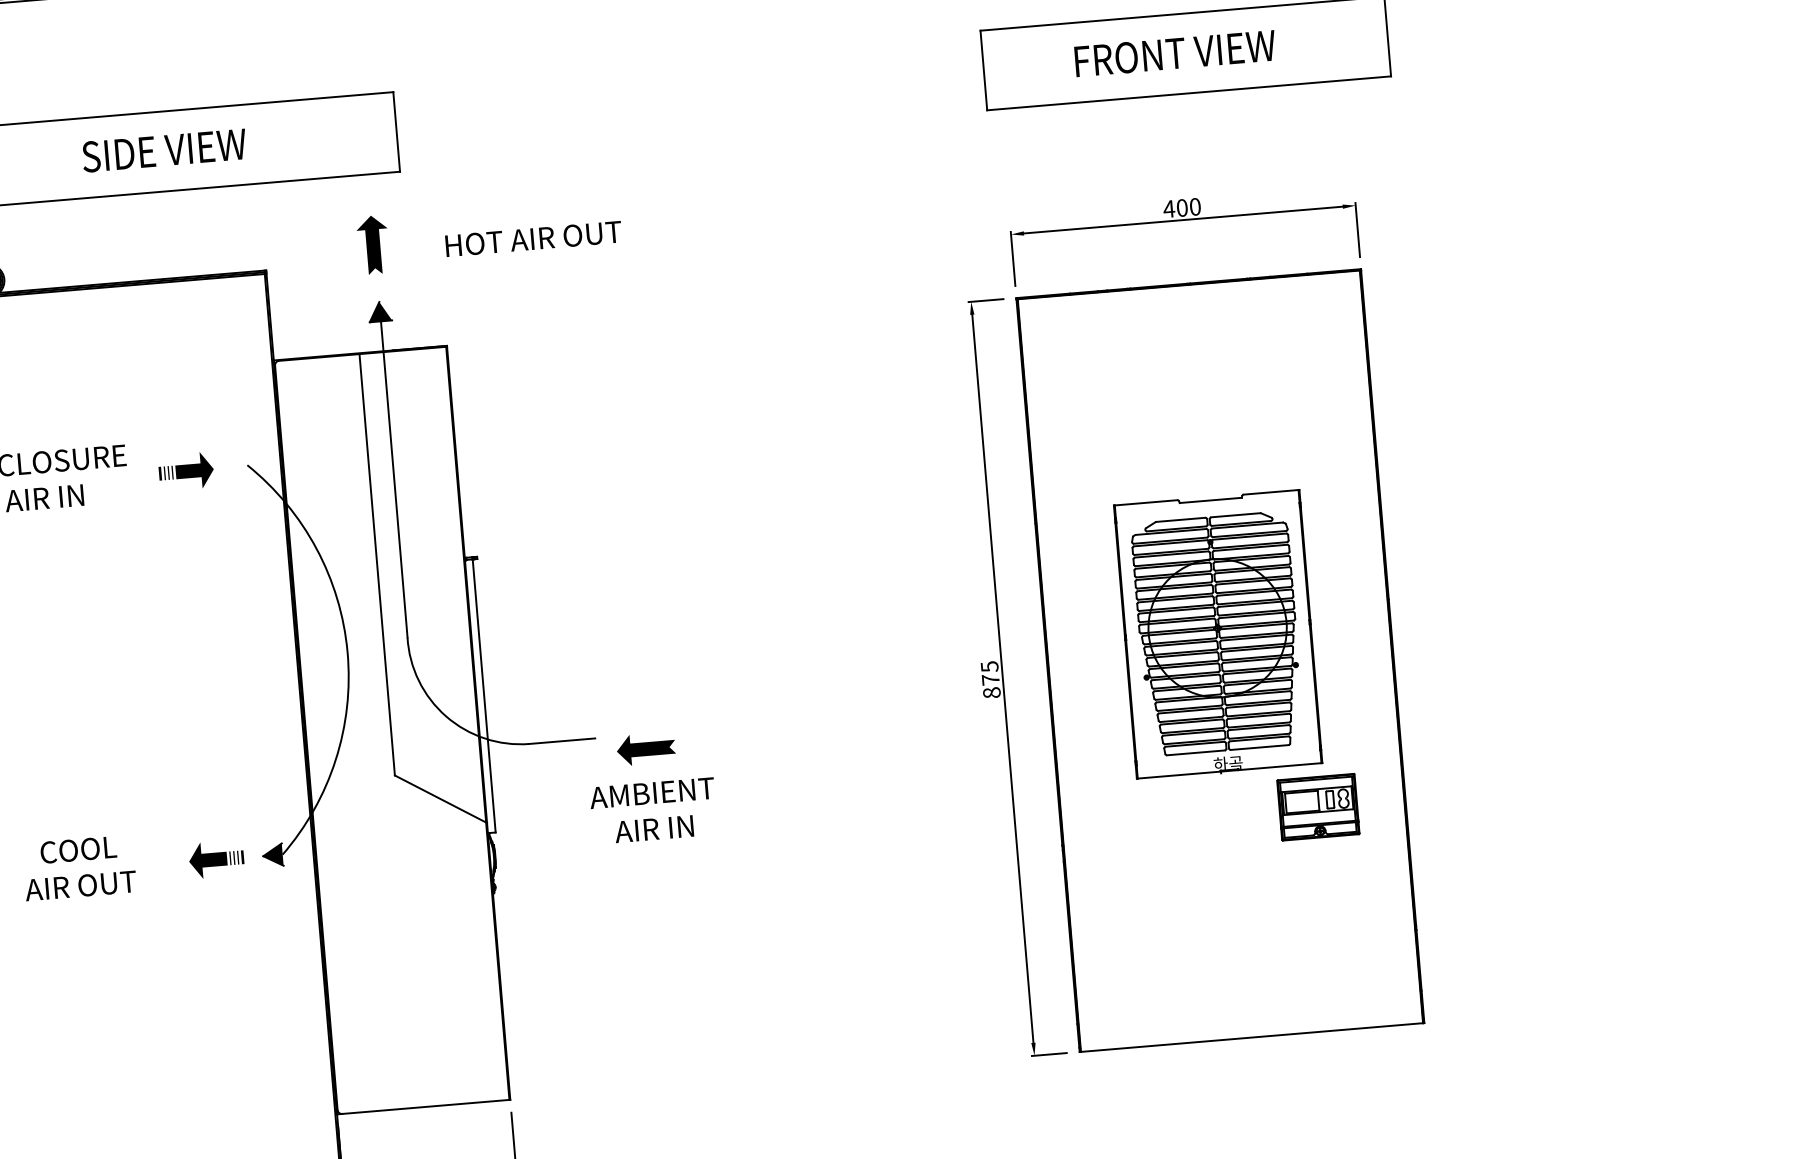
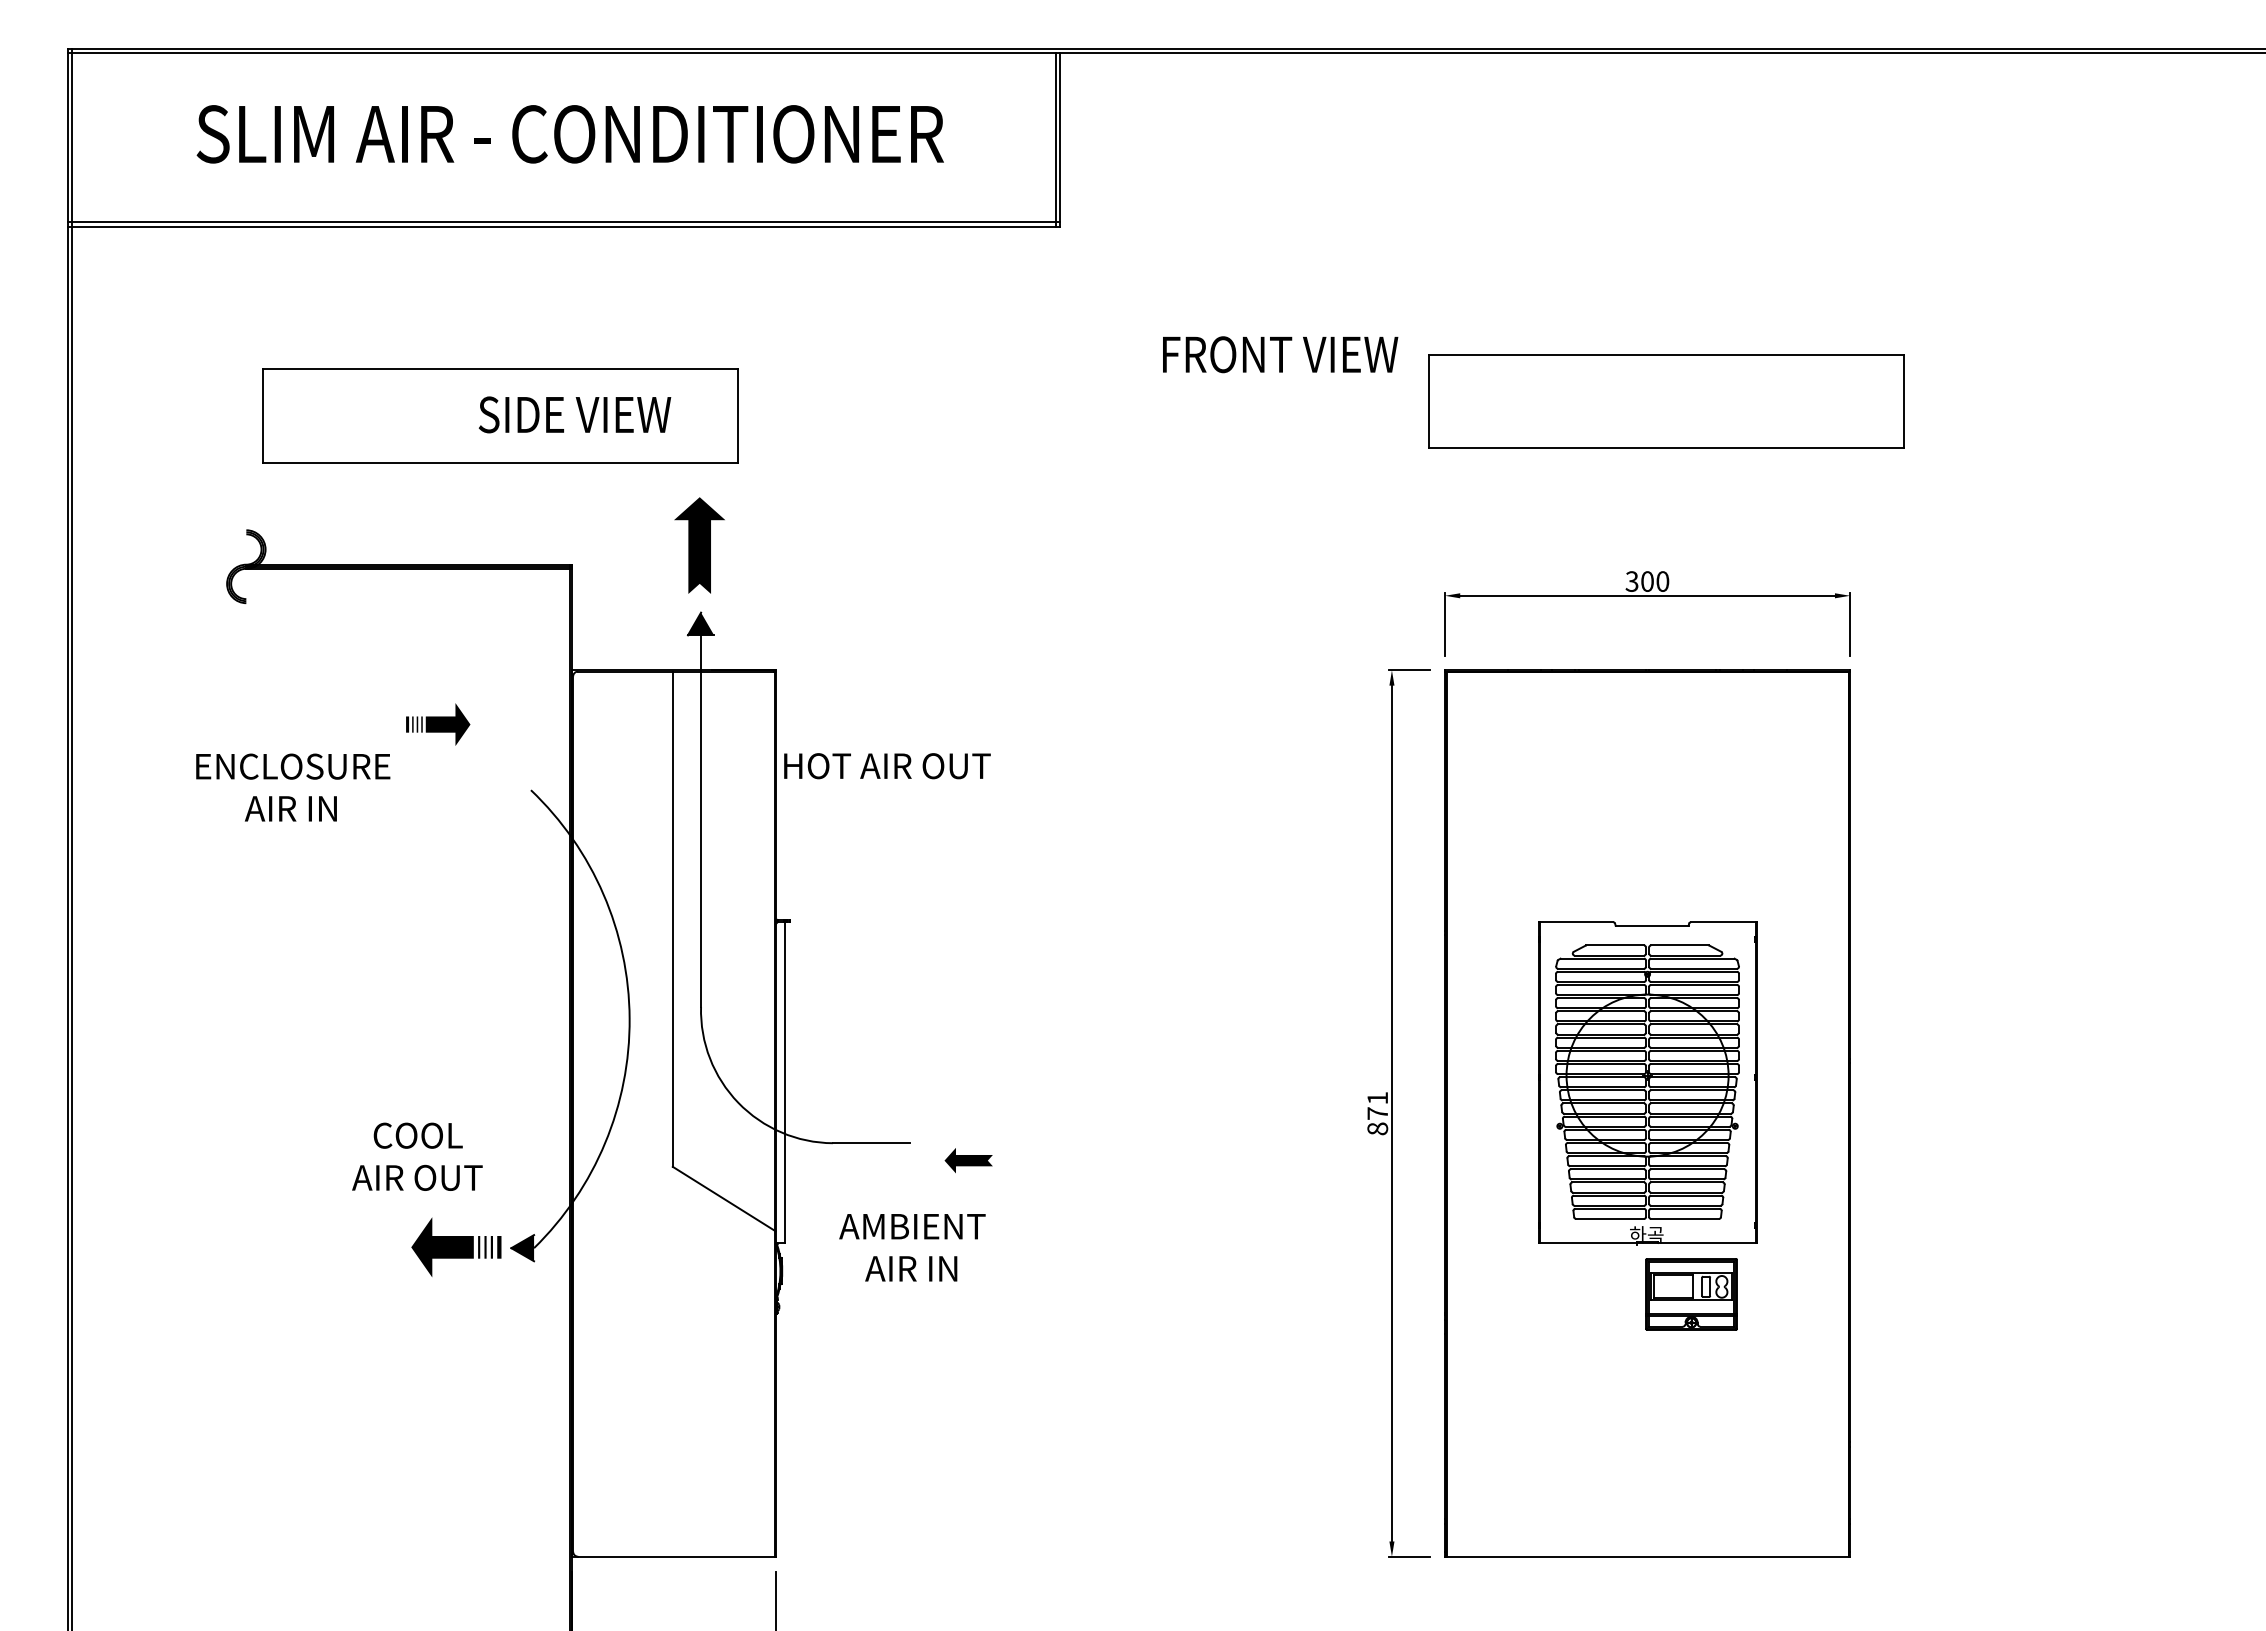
text: (1175, 53) -> (1280, 354), moved
text: (163, 150) -> (574, 414), moved
text: (1168, 209) -> (1631, 581), 400 -> 300
text: (533, 239) -> (887, 766), moved
part: (373, 245) -> (699, 545), size x1.4
part: (186, 471) -> (438, 724), moved
text: (989, 667) -> (1377, 1098), 875 -> 871
part: (646, 748) -> (968, 1160), size x0.7
part: (1318, 807) -> (1691, 1294), moved
text: (653, 810) -> (912, 1247), moved
part: (216, 859) -> (456, 1247), size x1.4
text: (79, 867) -> (417, 1156), moved

